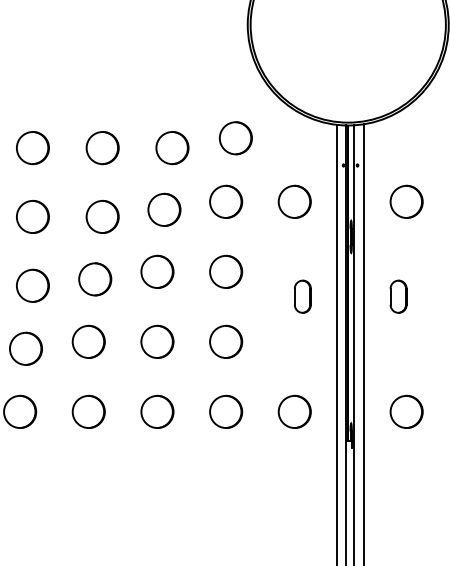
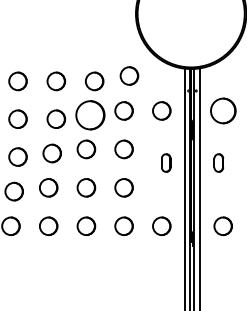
circle: (405, 201) -> (222, 110), size x1.4
part: (163, 210) -> (89, 115), size x1.6

